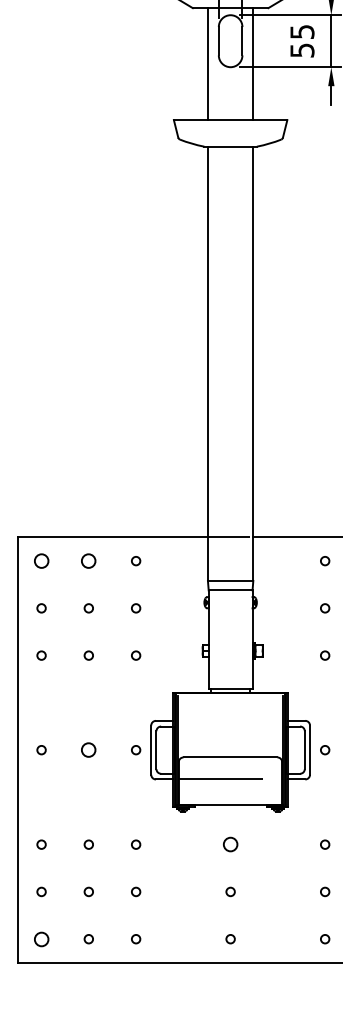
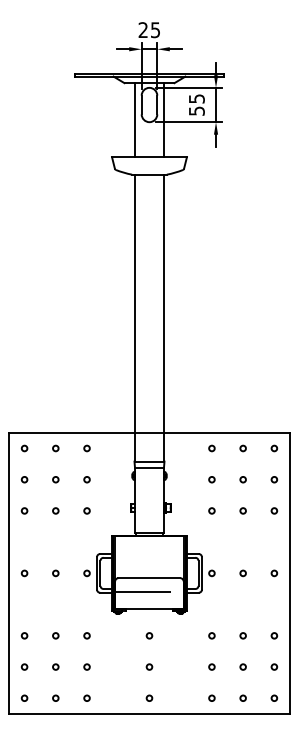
circle: (41, 561) -> (24, 448), size x0.62
circle: (88, 561) -> (55, 448), size x0.62
circle: (88, 750) -> (55, 573), size x0.62
circle: (230, 844) -> (149, 635), size x0.62
circle: (41, 937) -> (24, 697), size x0.62

